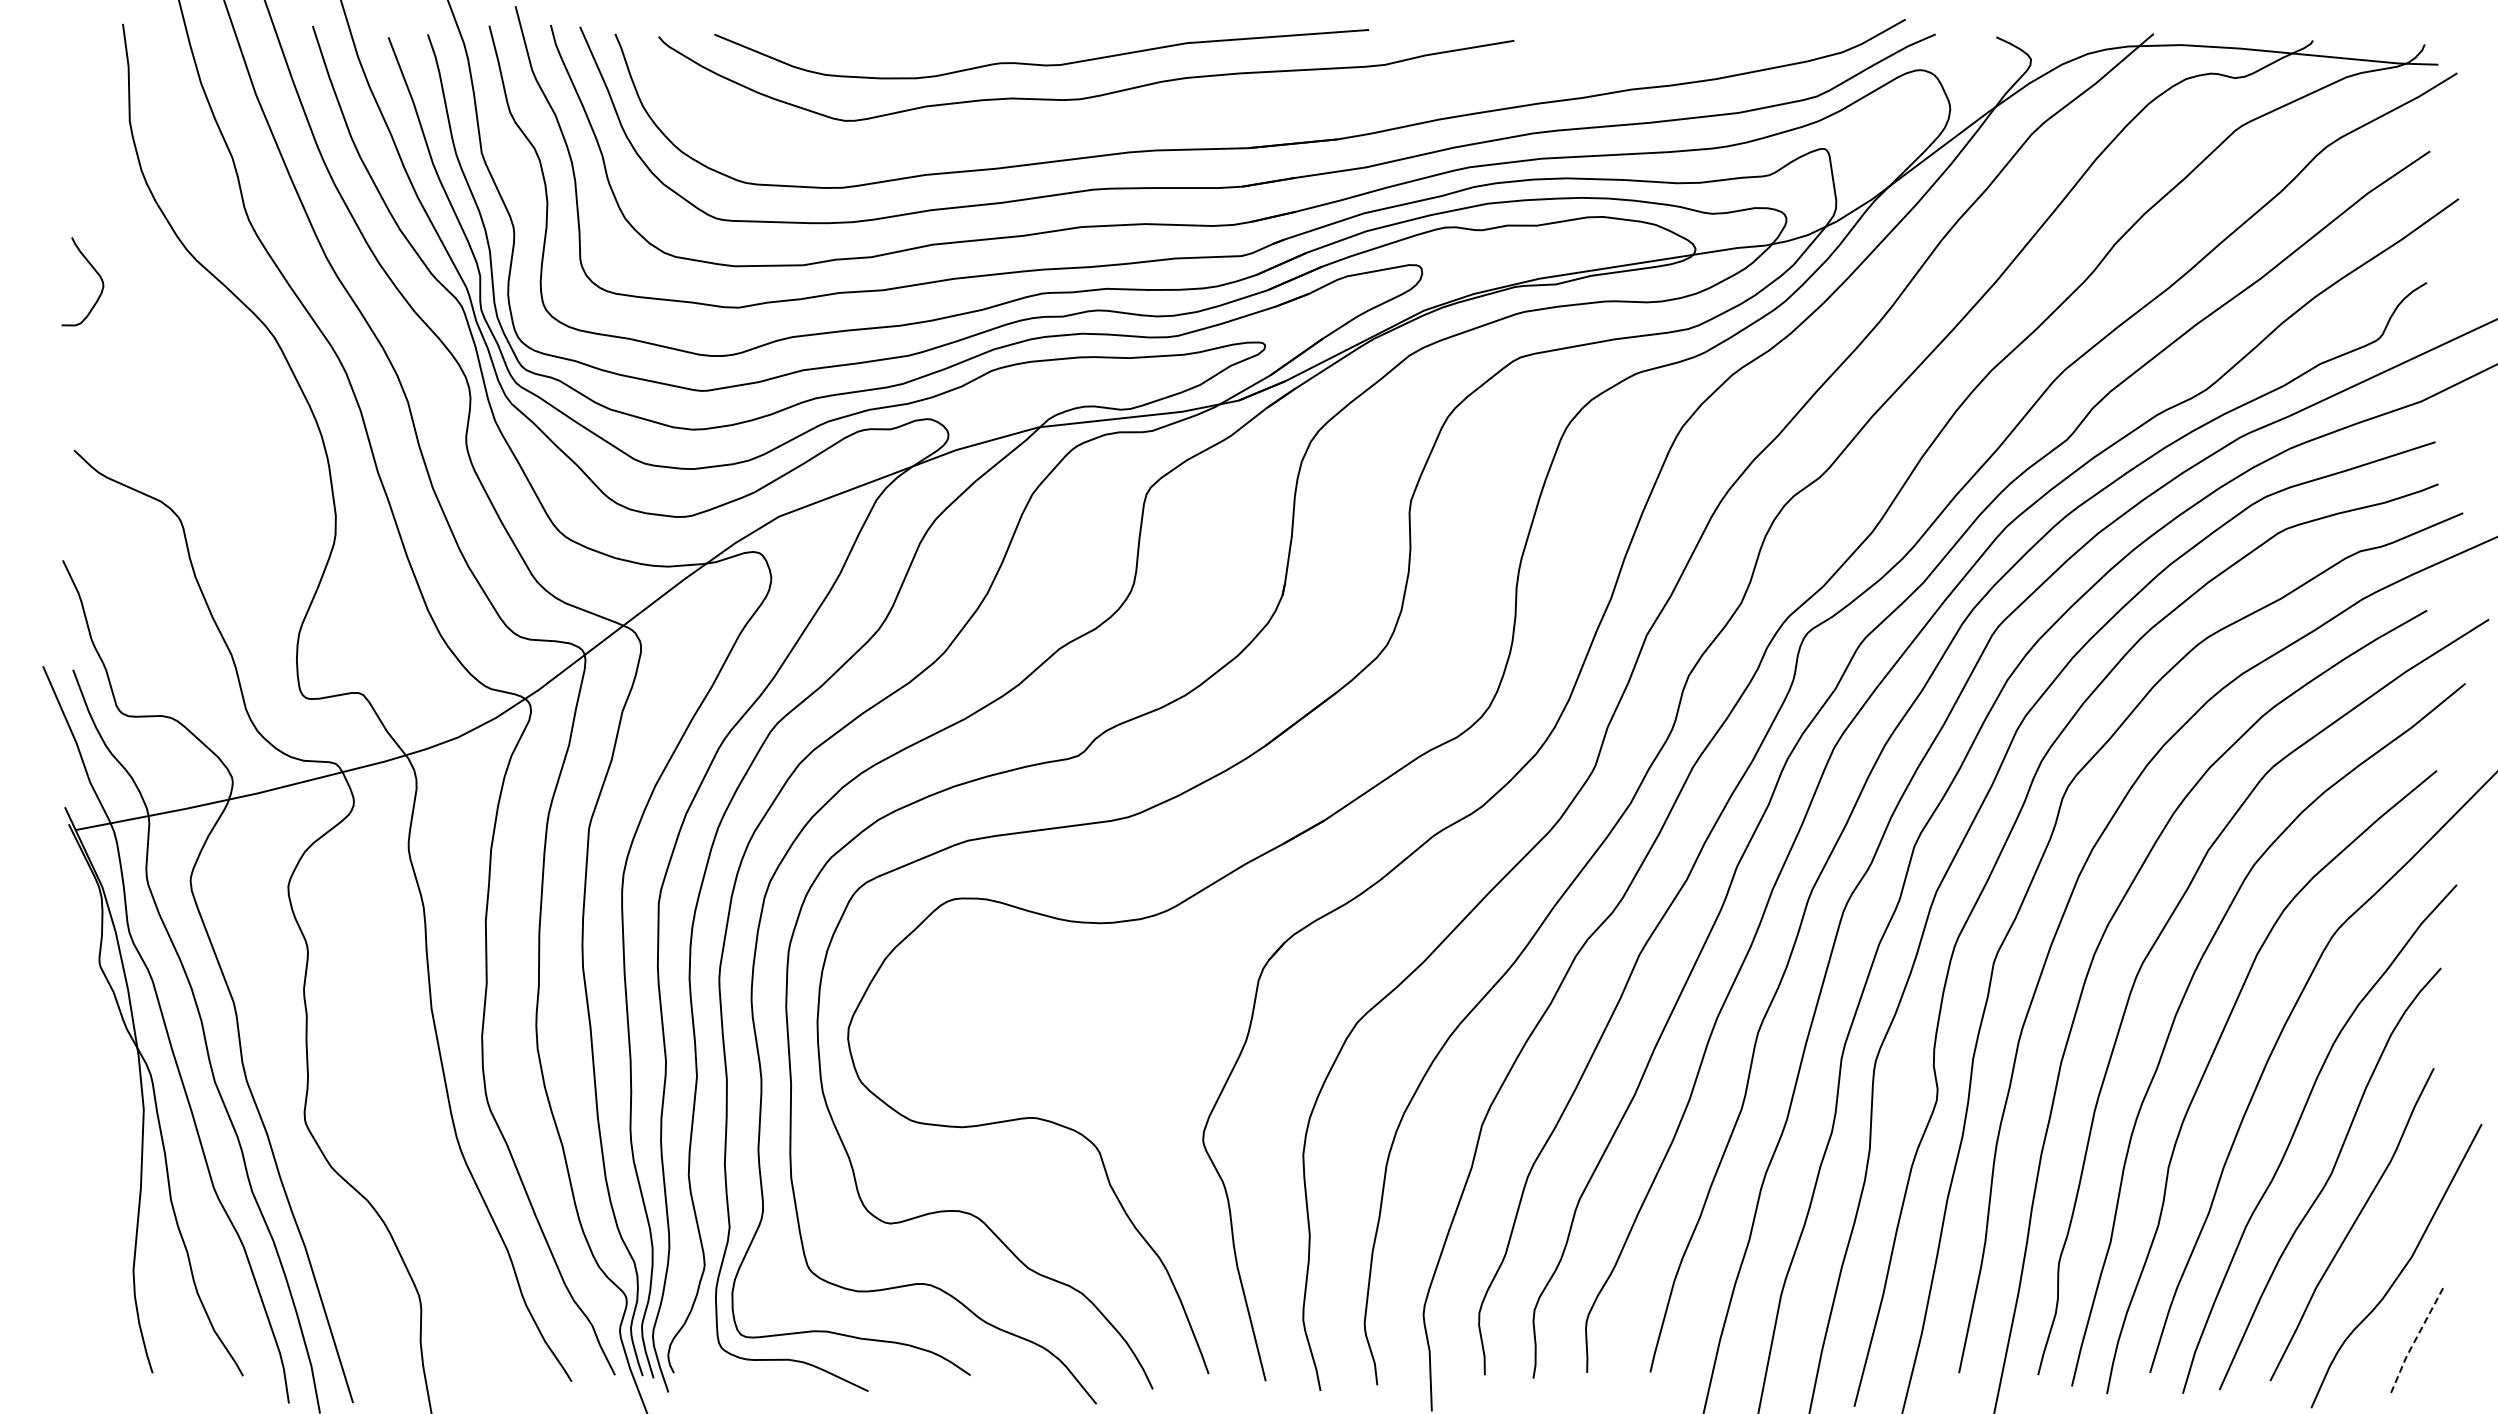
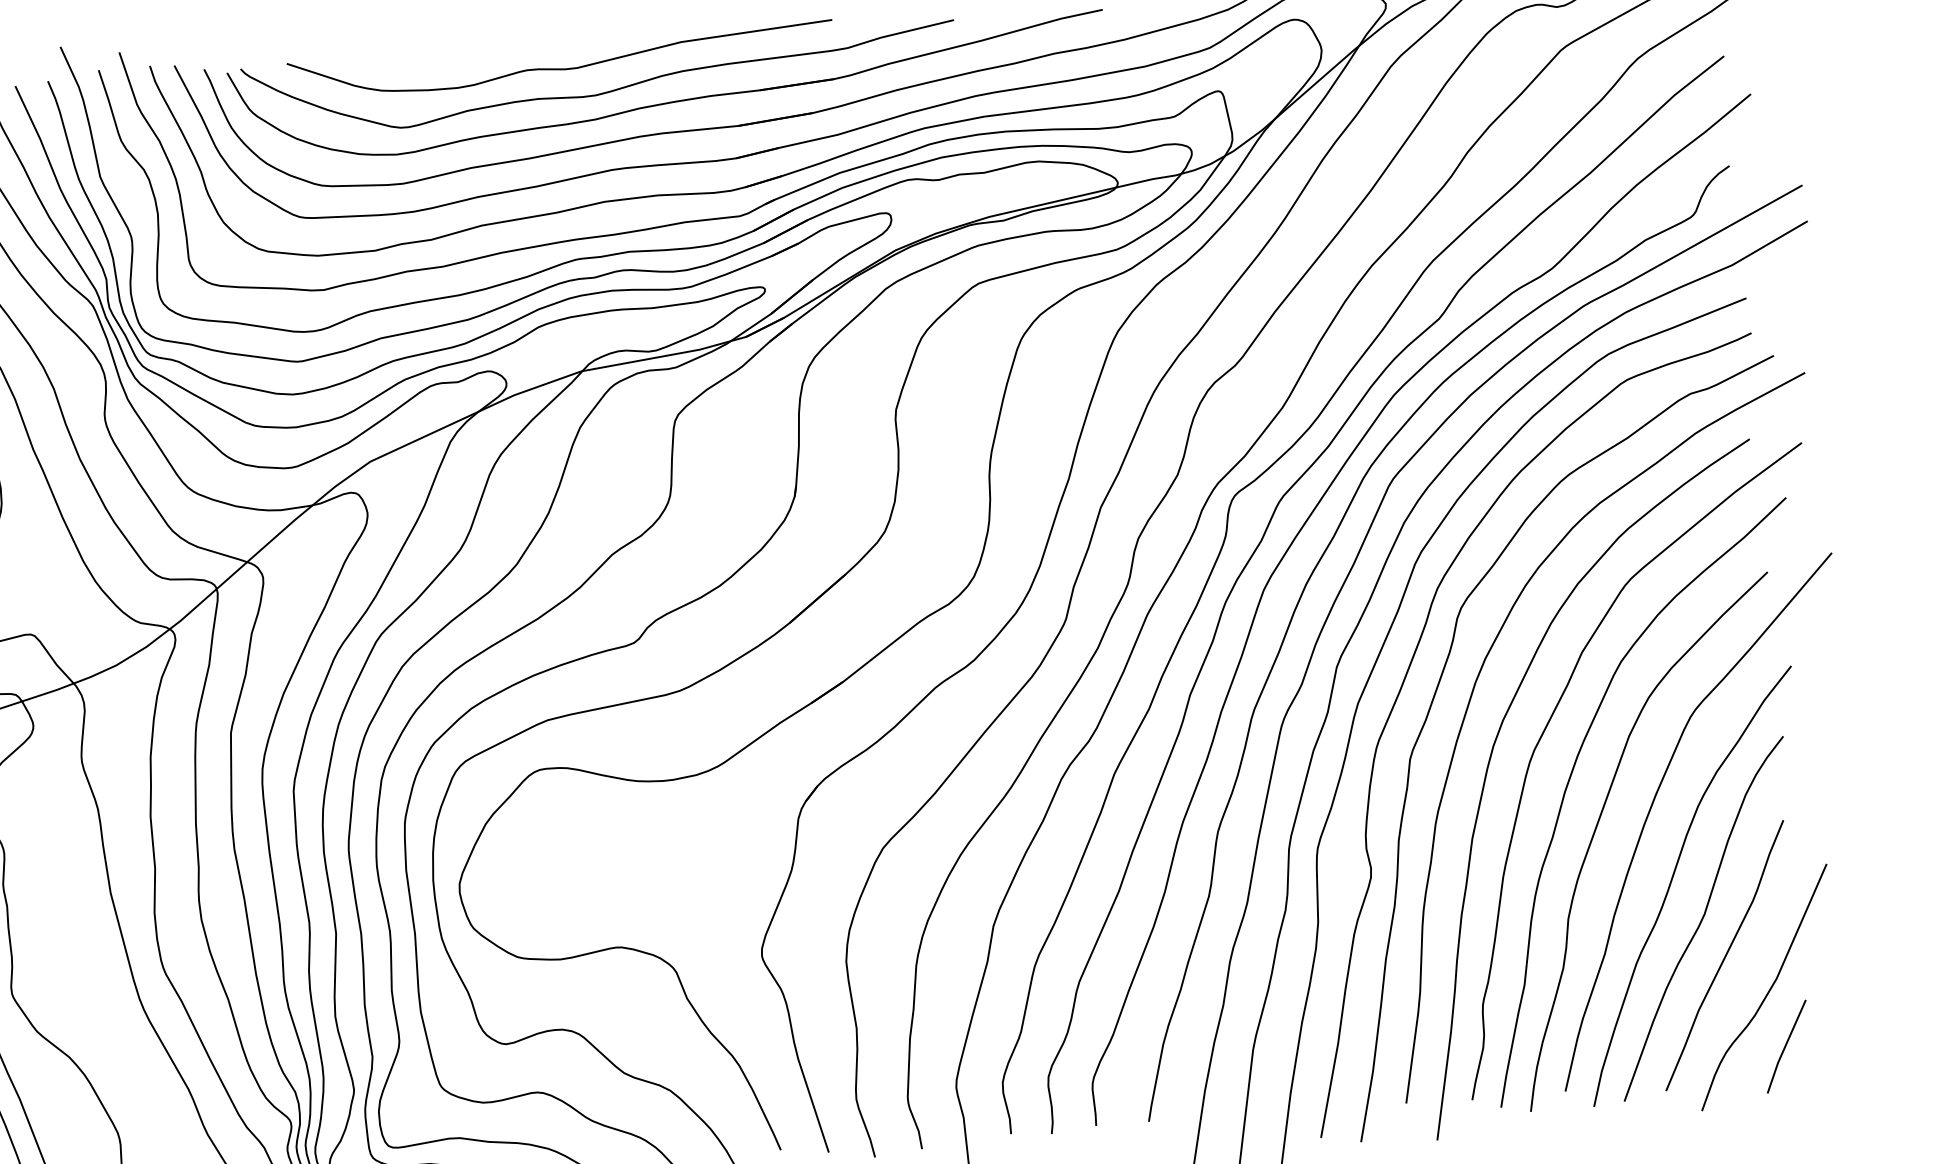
part: (1166, 113) -> (668, 101), added
line: (2416, 1337) -> (1785, 1045), dashed -> solid

